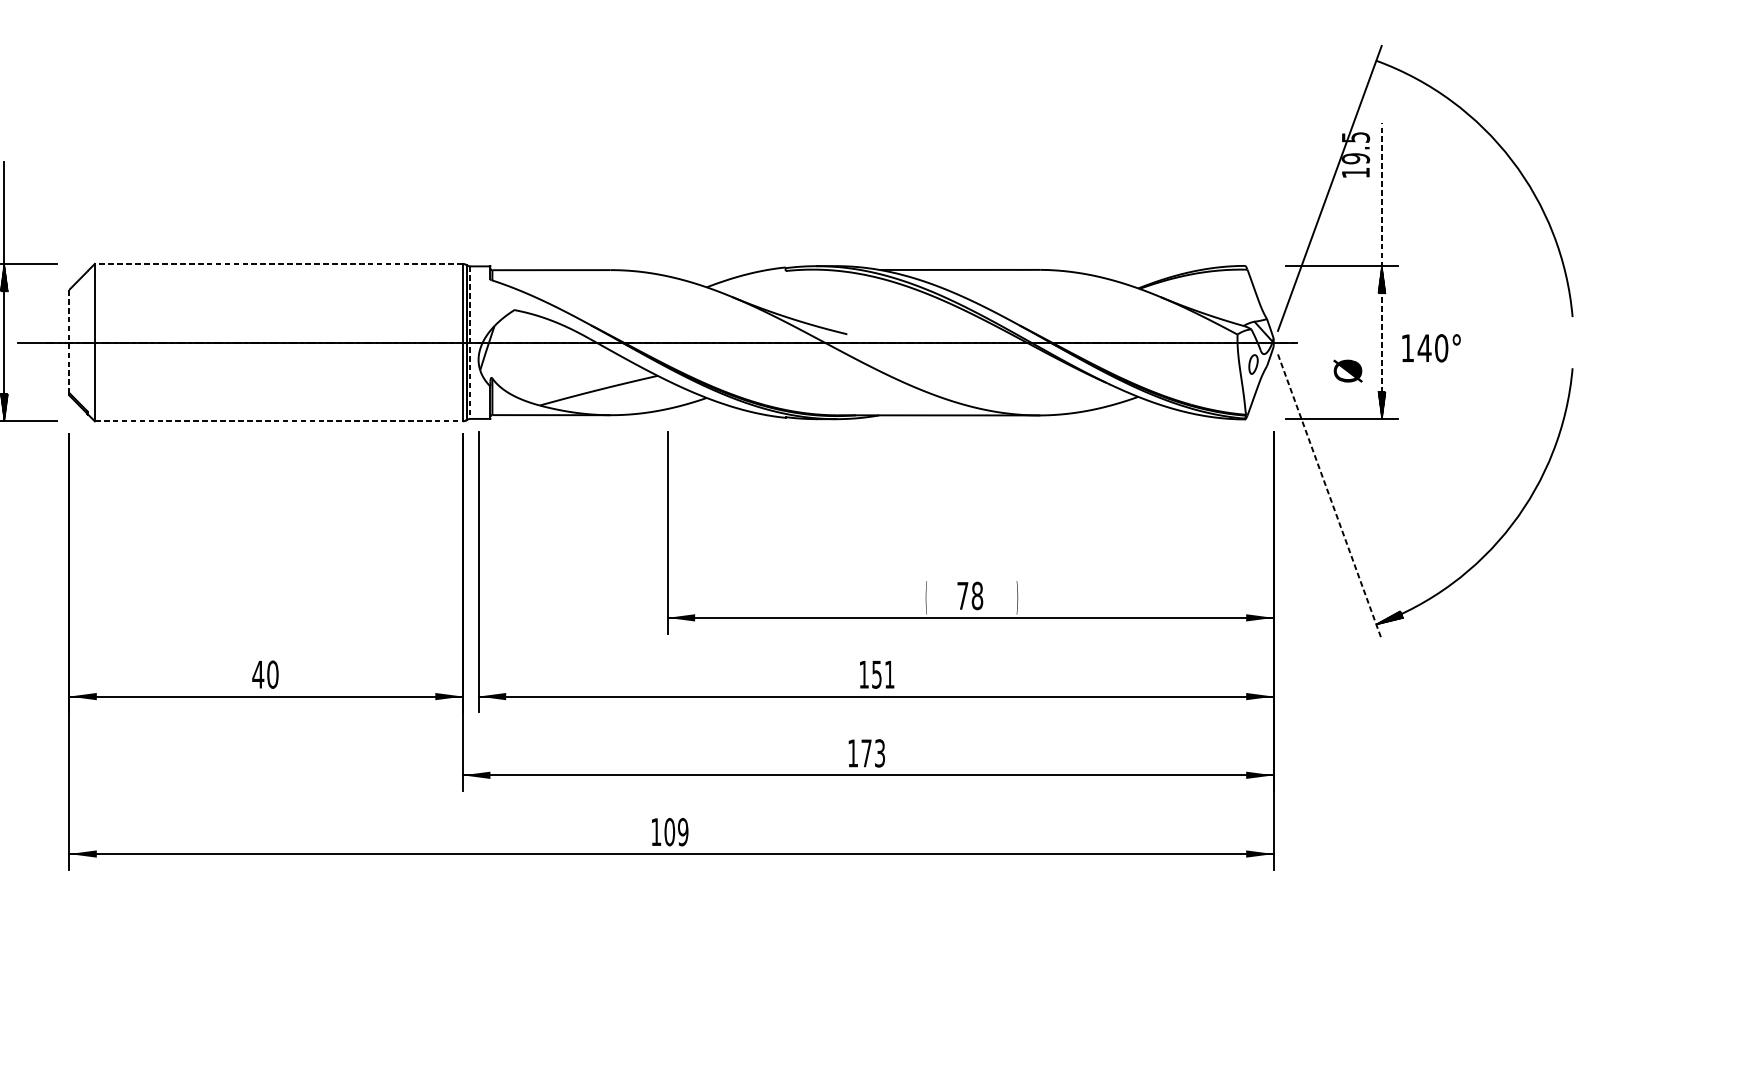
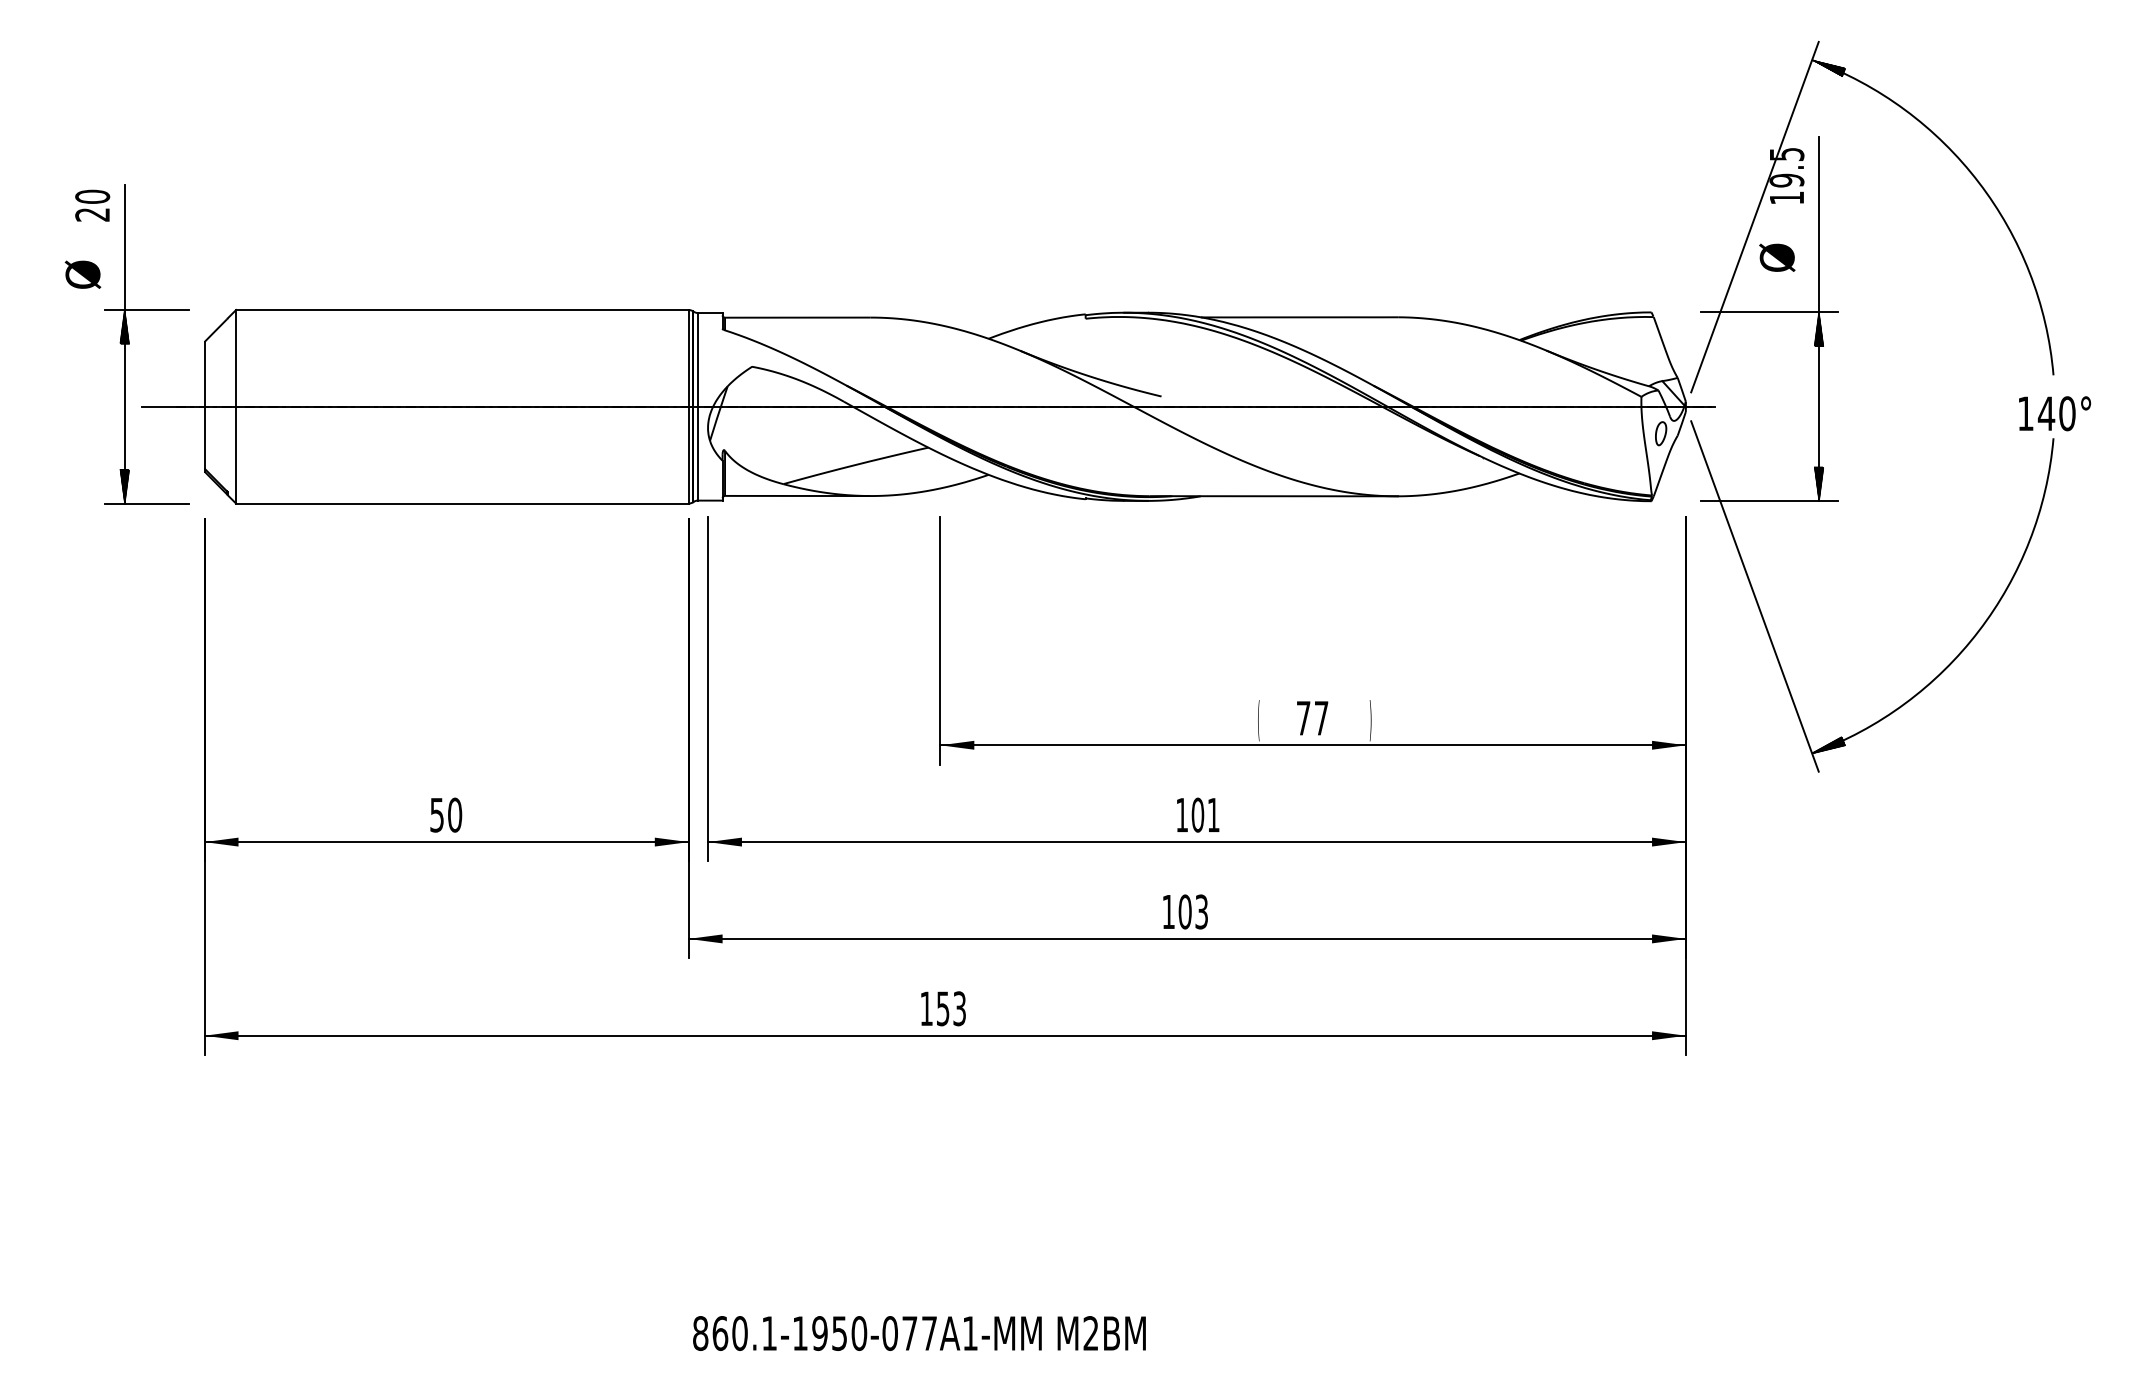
hatch: (1389, 67) -> (1828, 68), added
line: (278, 264) -> (461, 310), dashed -> solid
line: (1382, 271) -> (1819, 319), dashed -> solid
line: (69, 341) -> (204, 405), dashed -> solid
line: (470, 342) -> (697, 406), dashed -> solid
text: (1431, 348) -> (2055, 413), moved
text: (1348, 370) -> (1777, 257), moved
line: (278, 421) -> (462, 503), dashed -> solid
line: (1330, 496) -> (1755, 596), dashed -> solid
text: (977, 595) -> (1321, 717), 78 -> 77
text: (257, 674) -> (436, 815), 40 -> 50
text: (876, 674) -> (1197, 814), 151 -> 101
text: (866, 753) -> (1184, 911), 173 -> 103
text: (676, 831) -> (951, 1008), 109 -> 153

